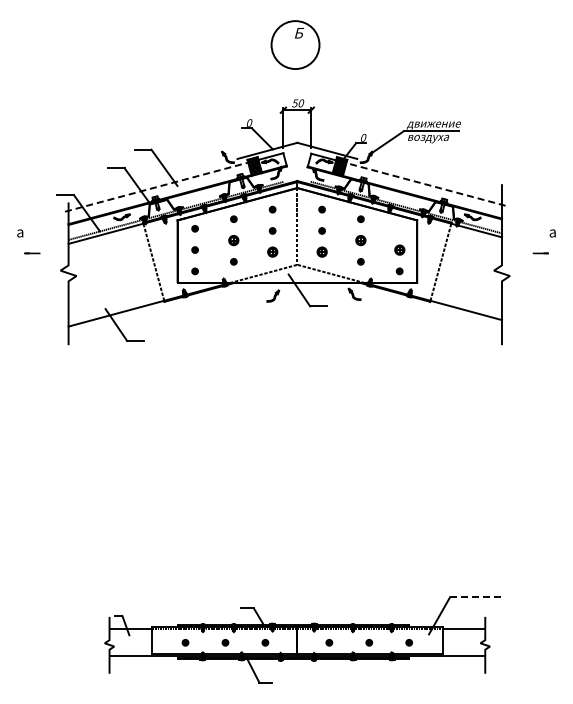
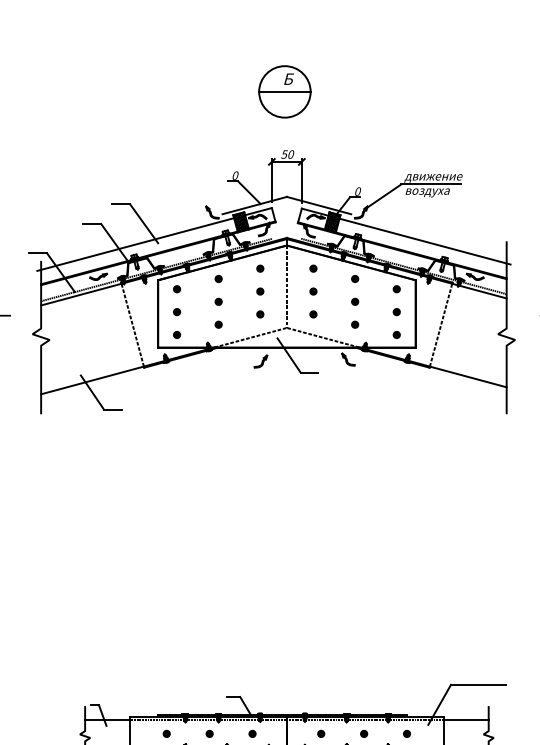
line: (295, 45) -> (284, 92), added
line: (425, 184) -> (424, 241), dashed -> solid
line: (156, 187) -> (135, 244), dashed -> solid
part: (399, 228) -> (396, 288), added
part: (233, 240) -> (218, 301), size x0.62
part: (360, 240) -> (354, 301), size x0.62
part: (399, 249) -> (396, 311), size x0.62
part: (272, 252) -> (260, 314), size x0.62
part: (321, 252) -> (312, 314), size x0.62
line: (476, 597) -> (479, 685), dashed -> solid

